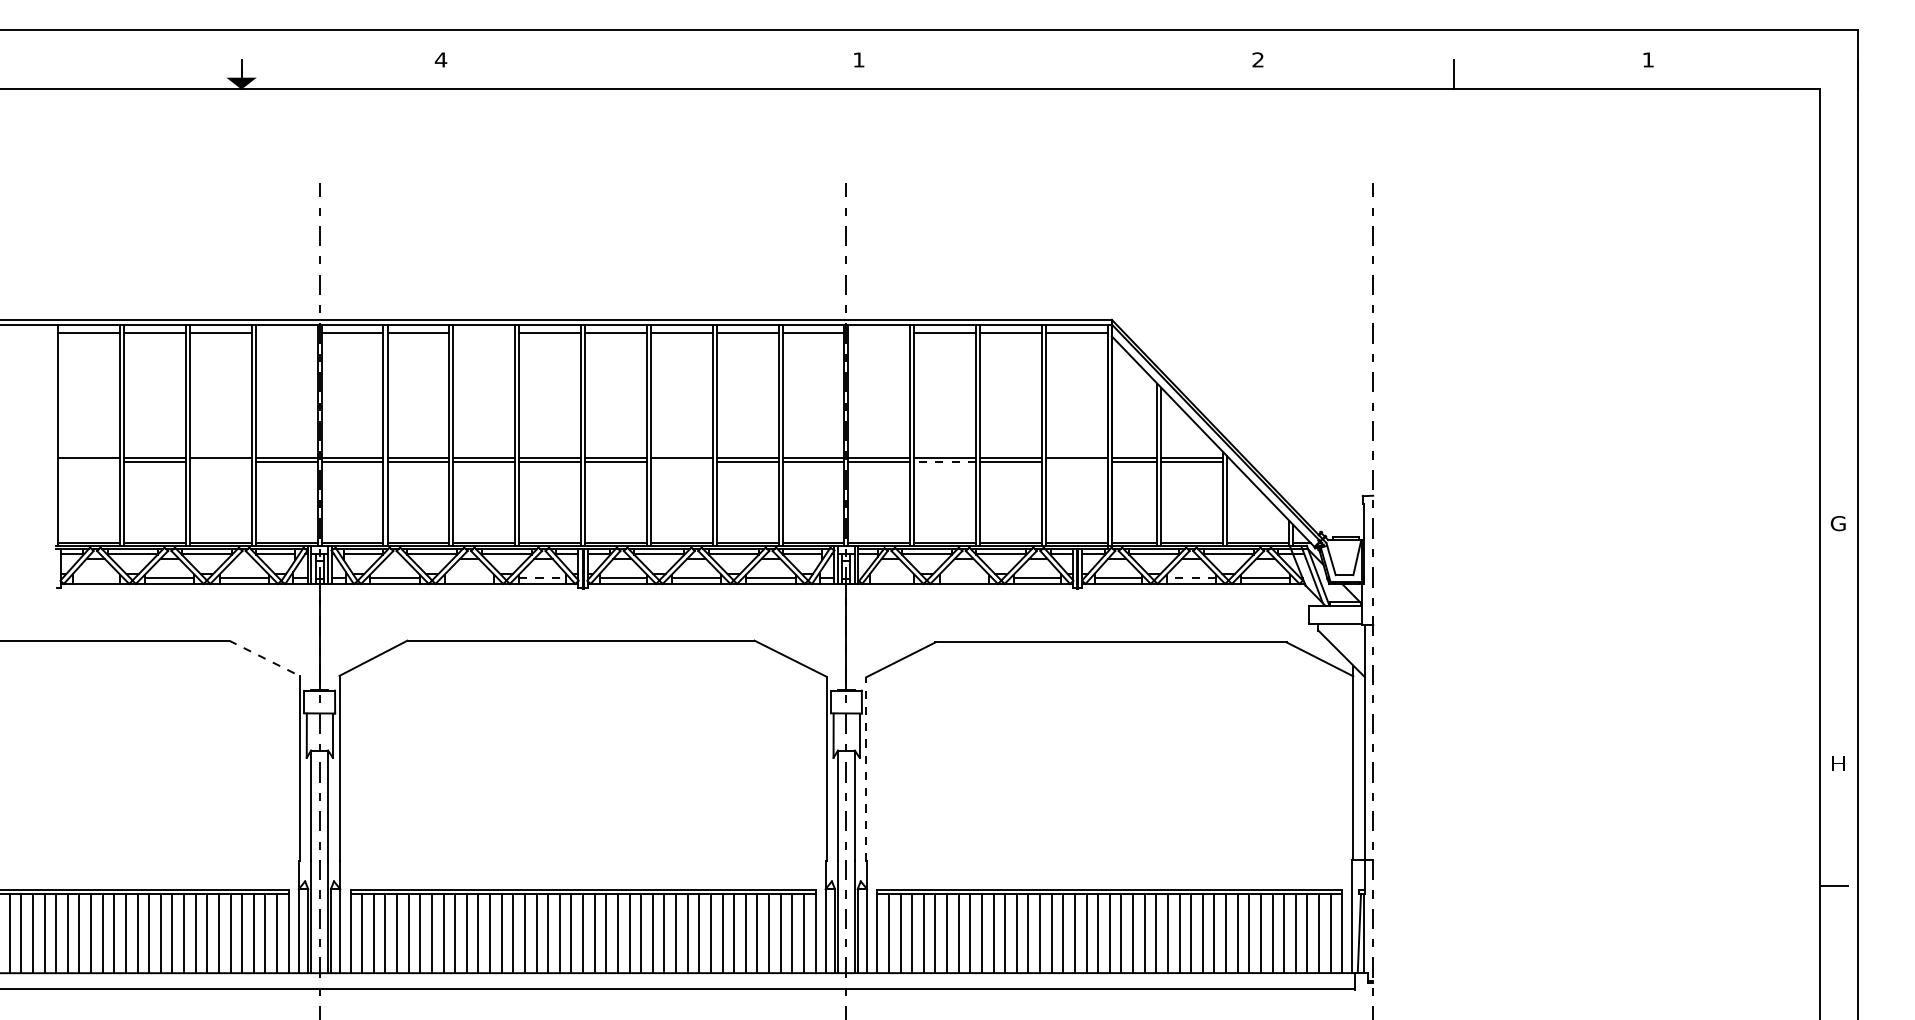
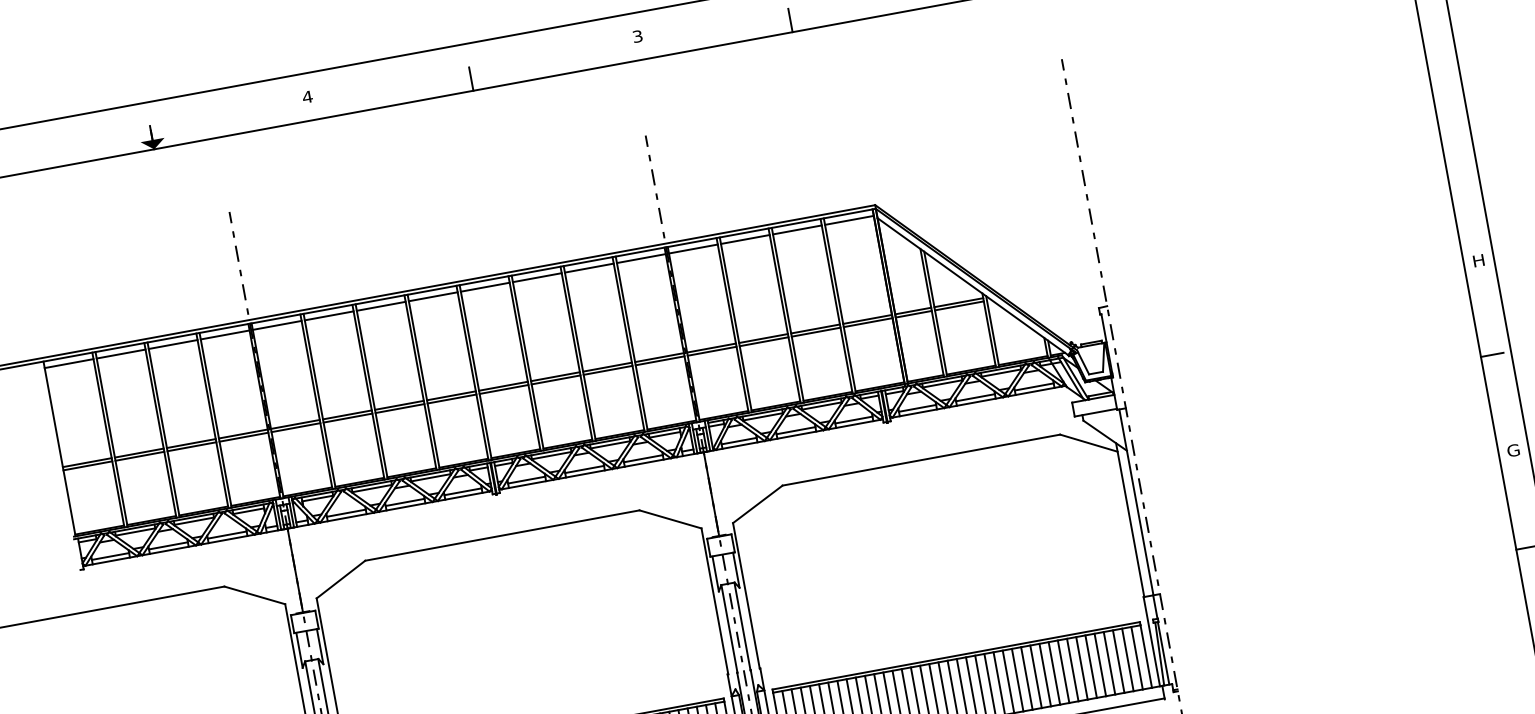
text: (858, 59) -> (637, 36), 1 -> 3
line: (645, 74) -> (471, 78), added
line: (1049, 74) -> (790, 20), added
line: (286, 332) -> (225, 334), added
line: (484, 332) -> (381, 306), added
line: (879, 332) -> (693, 248), added
line: (89, 462) -> (88, 466), added
line: (220, 462) -> (191, 447), added
line: (681, 462) -> (555, 380), added
line: (945, 462) -> (764, 341), dashed -> solid
line: (1076, 462) -> (867, 322), added
text: (1837, 523) -> (1477, 260), G -> H
line: (96, 578) -> (110, 556), added
line: (469, 578) -> (405, 502), added
line: (542, 578) -> (462, 492), dashed -> solid
line: (892, 578) -> (739, 441), added
line: (963, 578) -> (795, 430), added
line: (1191, 578) -> (975, 397), dashed -> solid
line: (1833, 641) -> (1491, 354), added
line: (264, 658) -> (254, 595), dashed -> solid
text: (1837, 763) -> (1512, 450), H -> G
line: (866, 768) -> (746, 595), dashed -> solid

